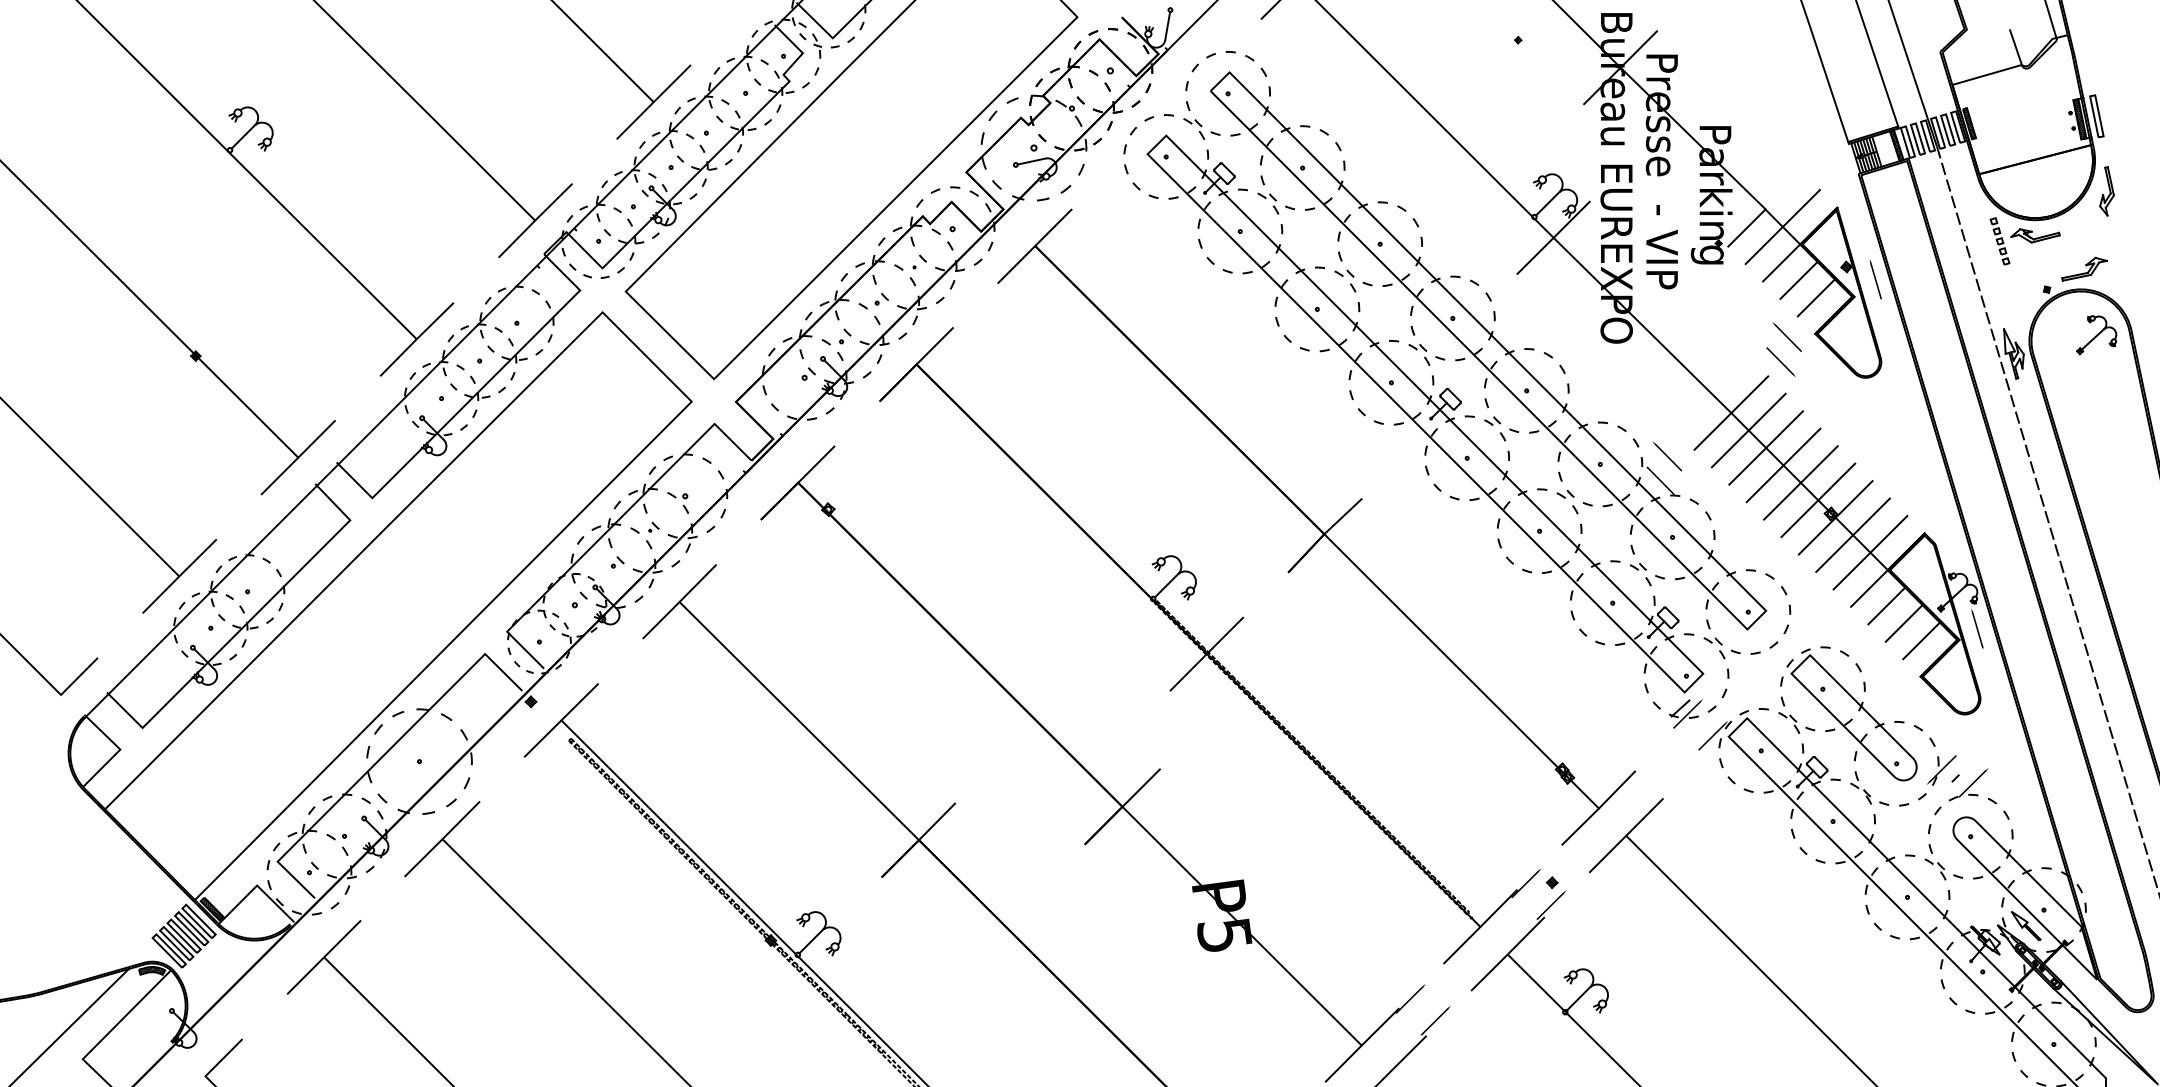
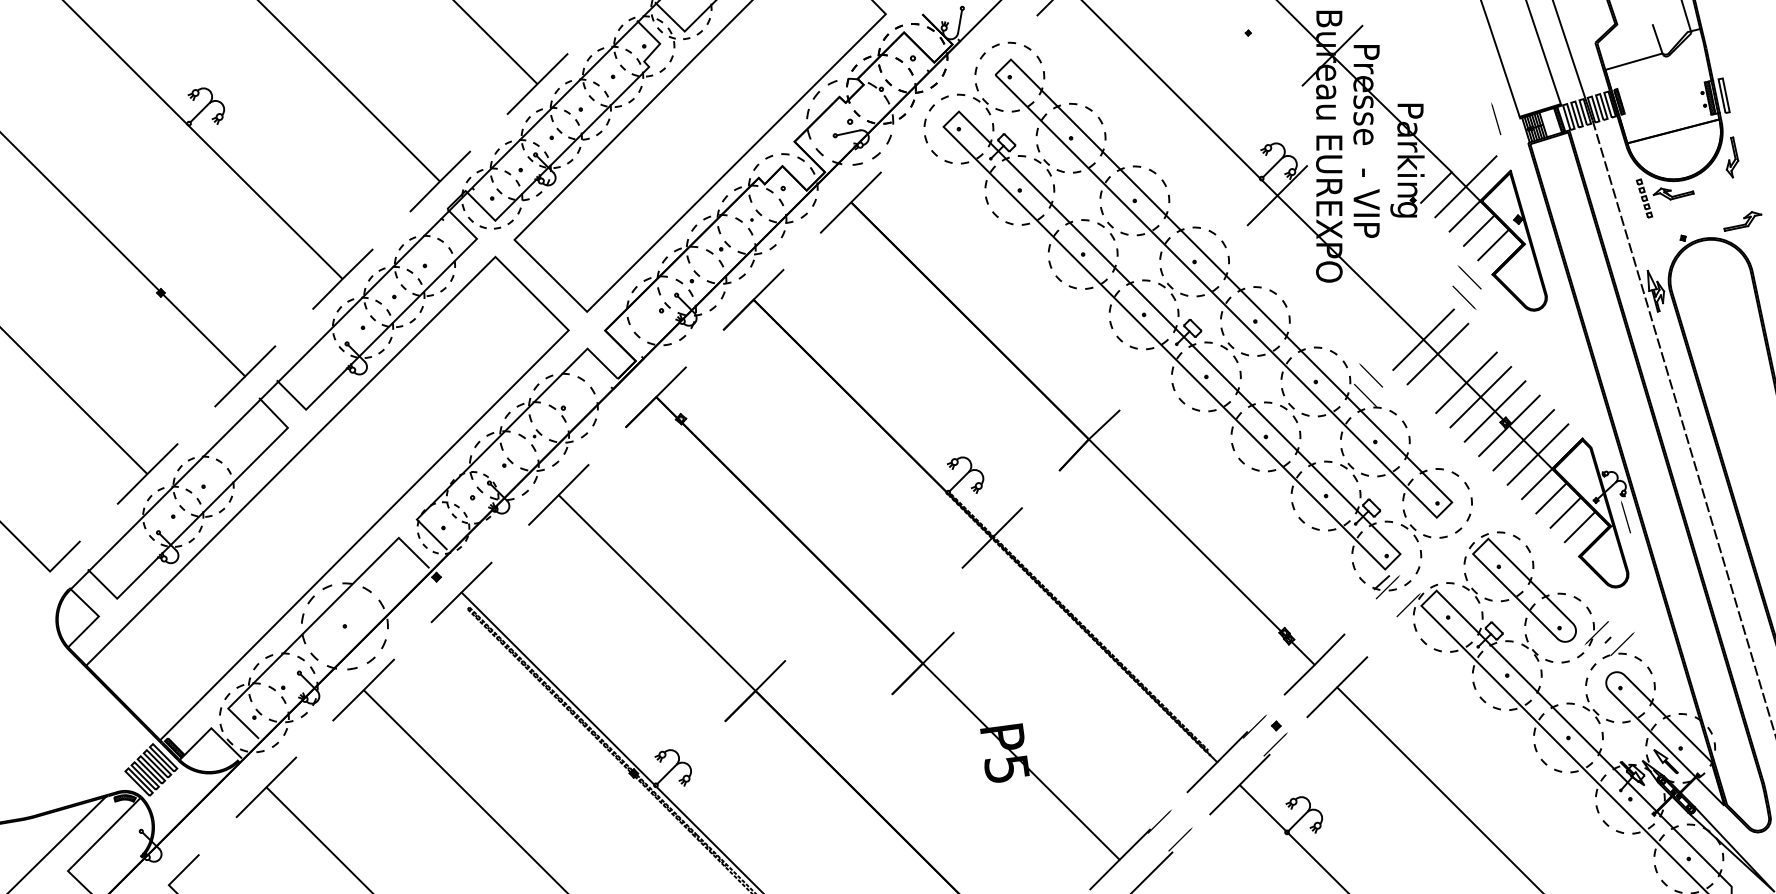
part: (2084, 268) -> (1742, 220), moved
line: (1875, 279) -> (1496, 118), moved
part: (2096, 335) -> (1723, 275), removed
line: (1765, 447) -> (1451, 368), removed

